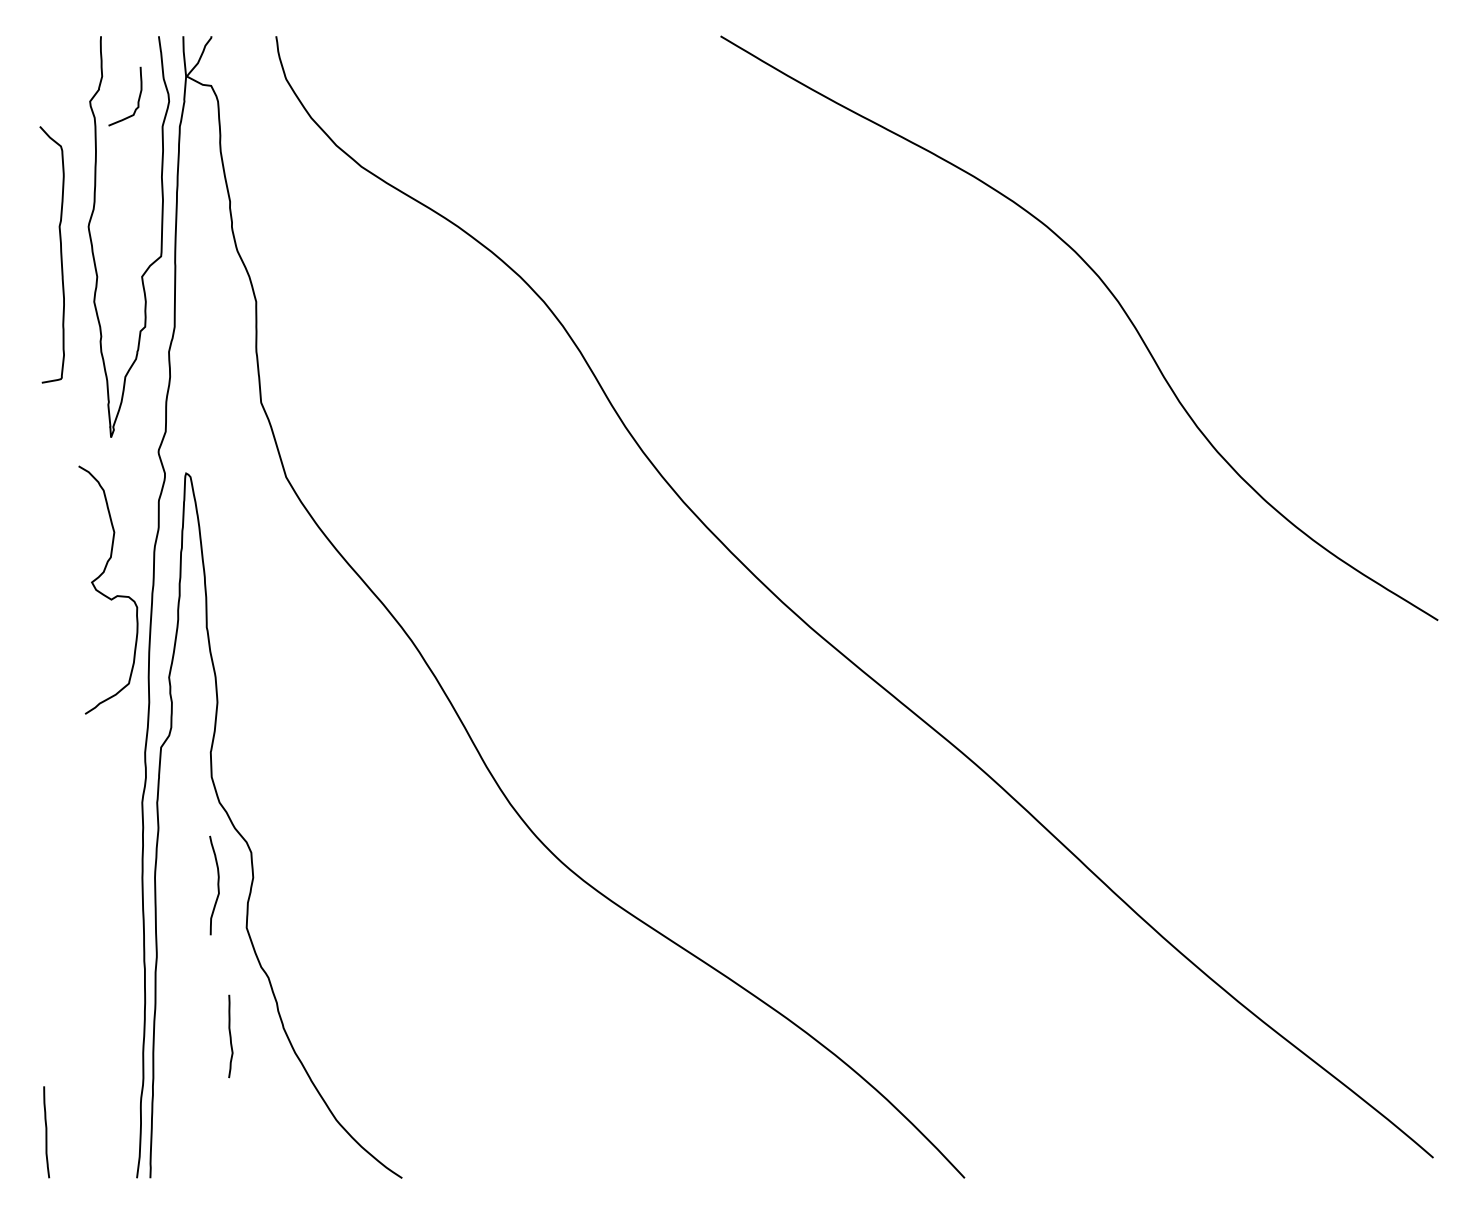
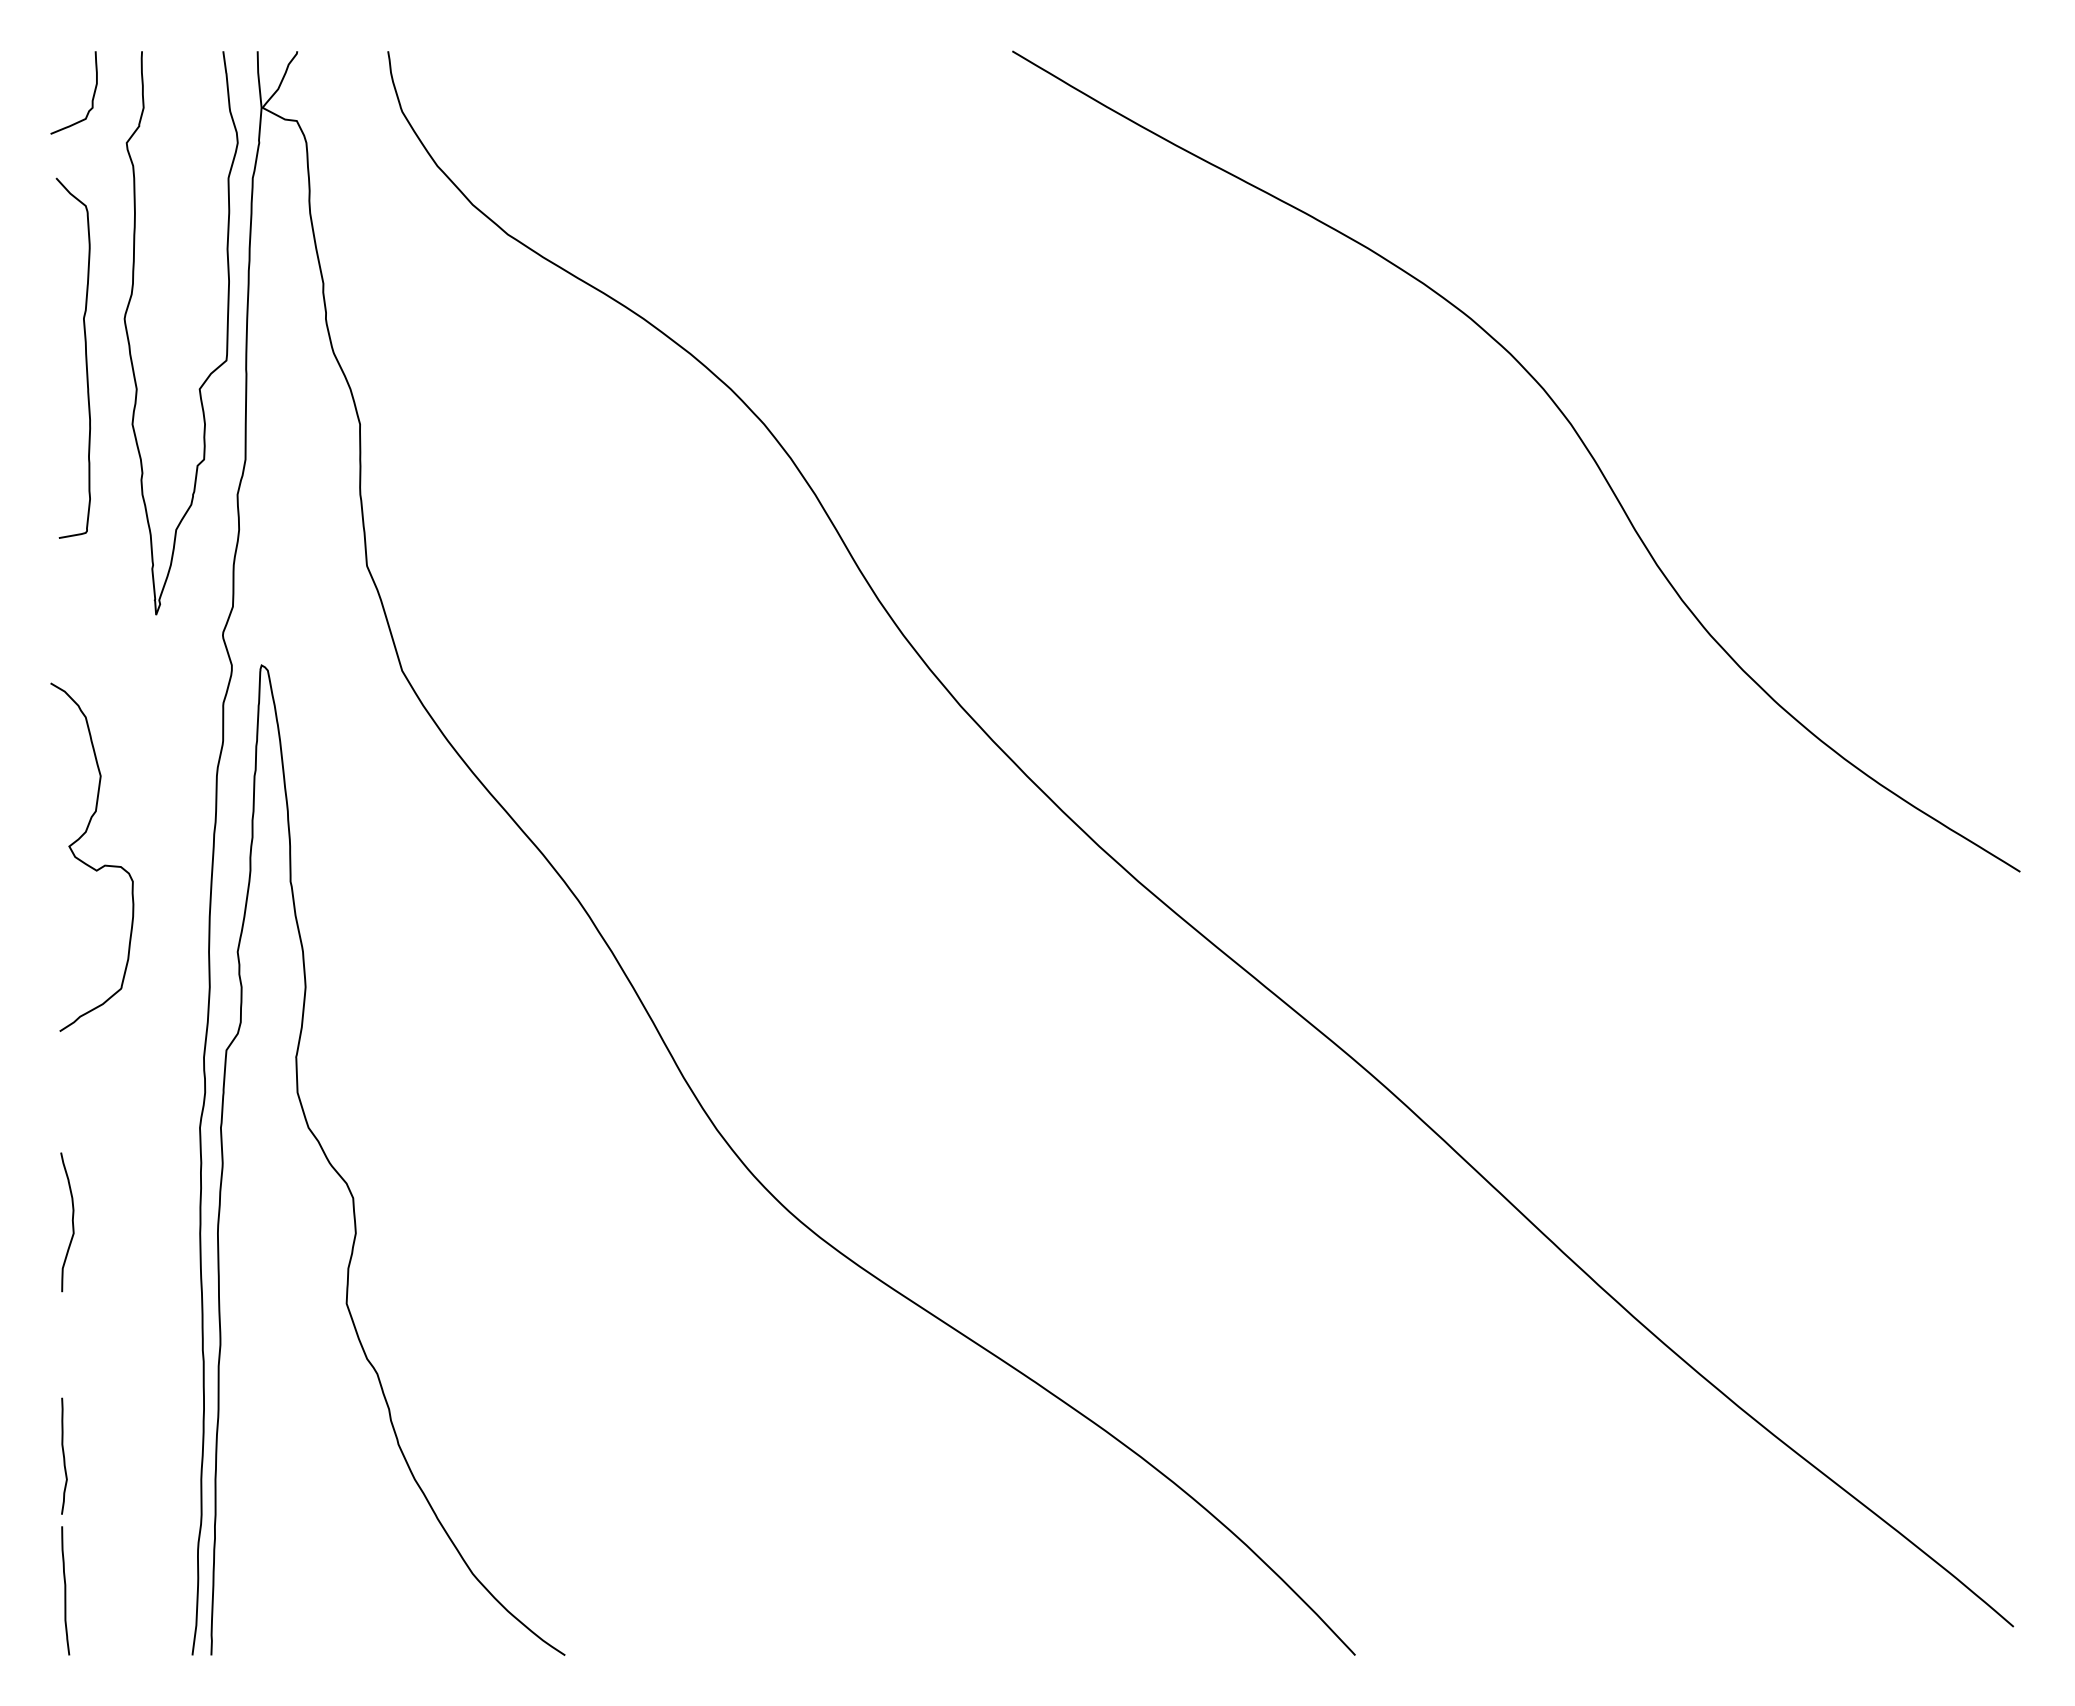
curve: (138, 99) -> (92, 96), moved
curve: (105, 595) -> (88, 864), moved
curve: (218, 885) -> (72, 1222), moved
curve: (230, 1035) -> (64, 1455), moved

